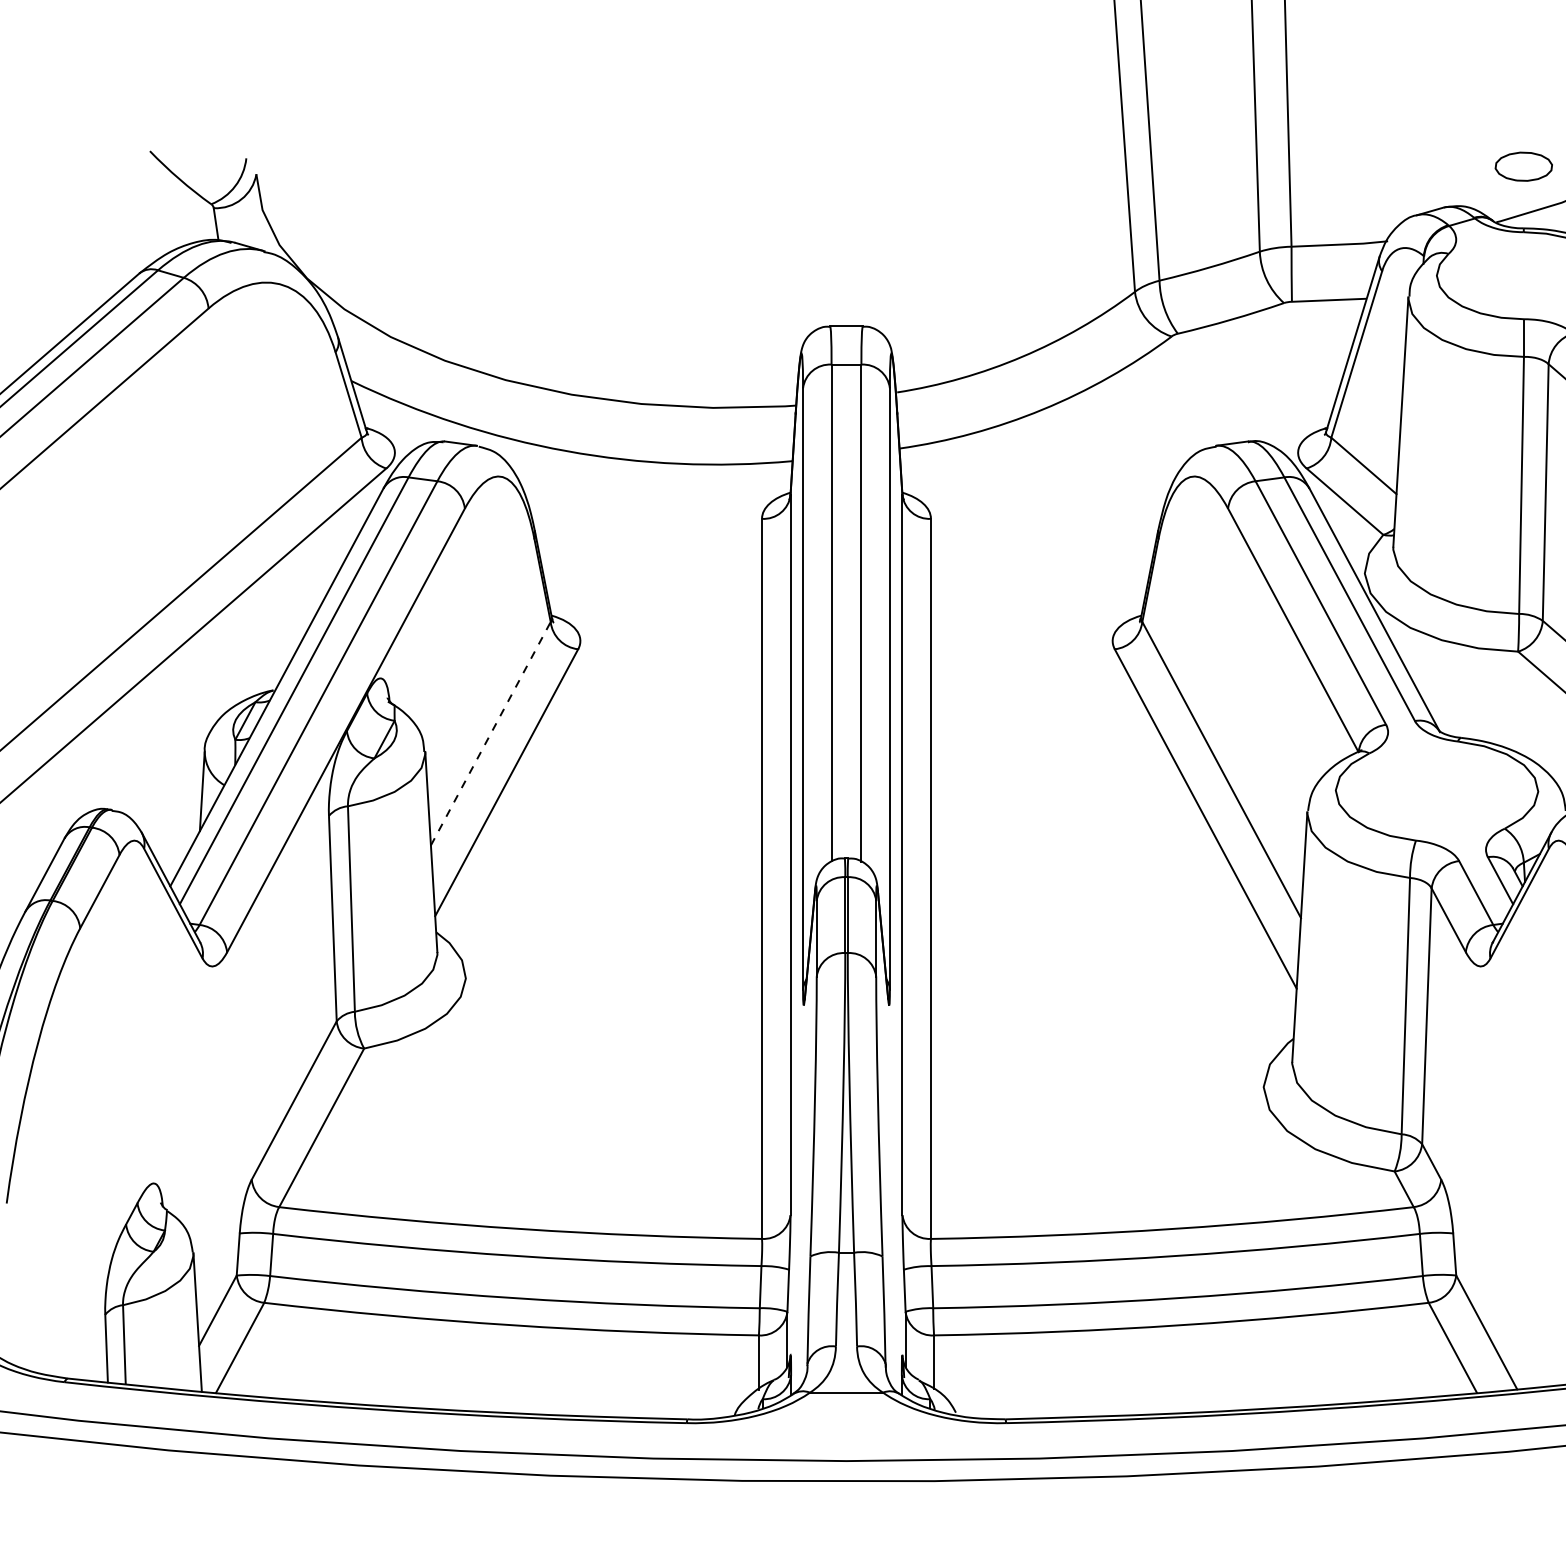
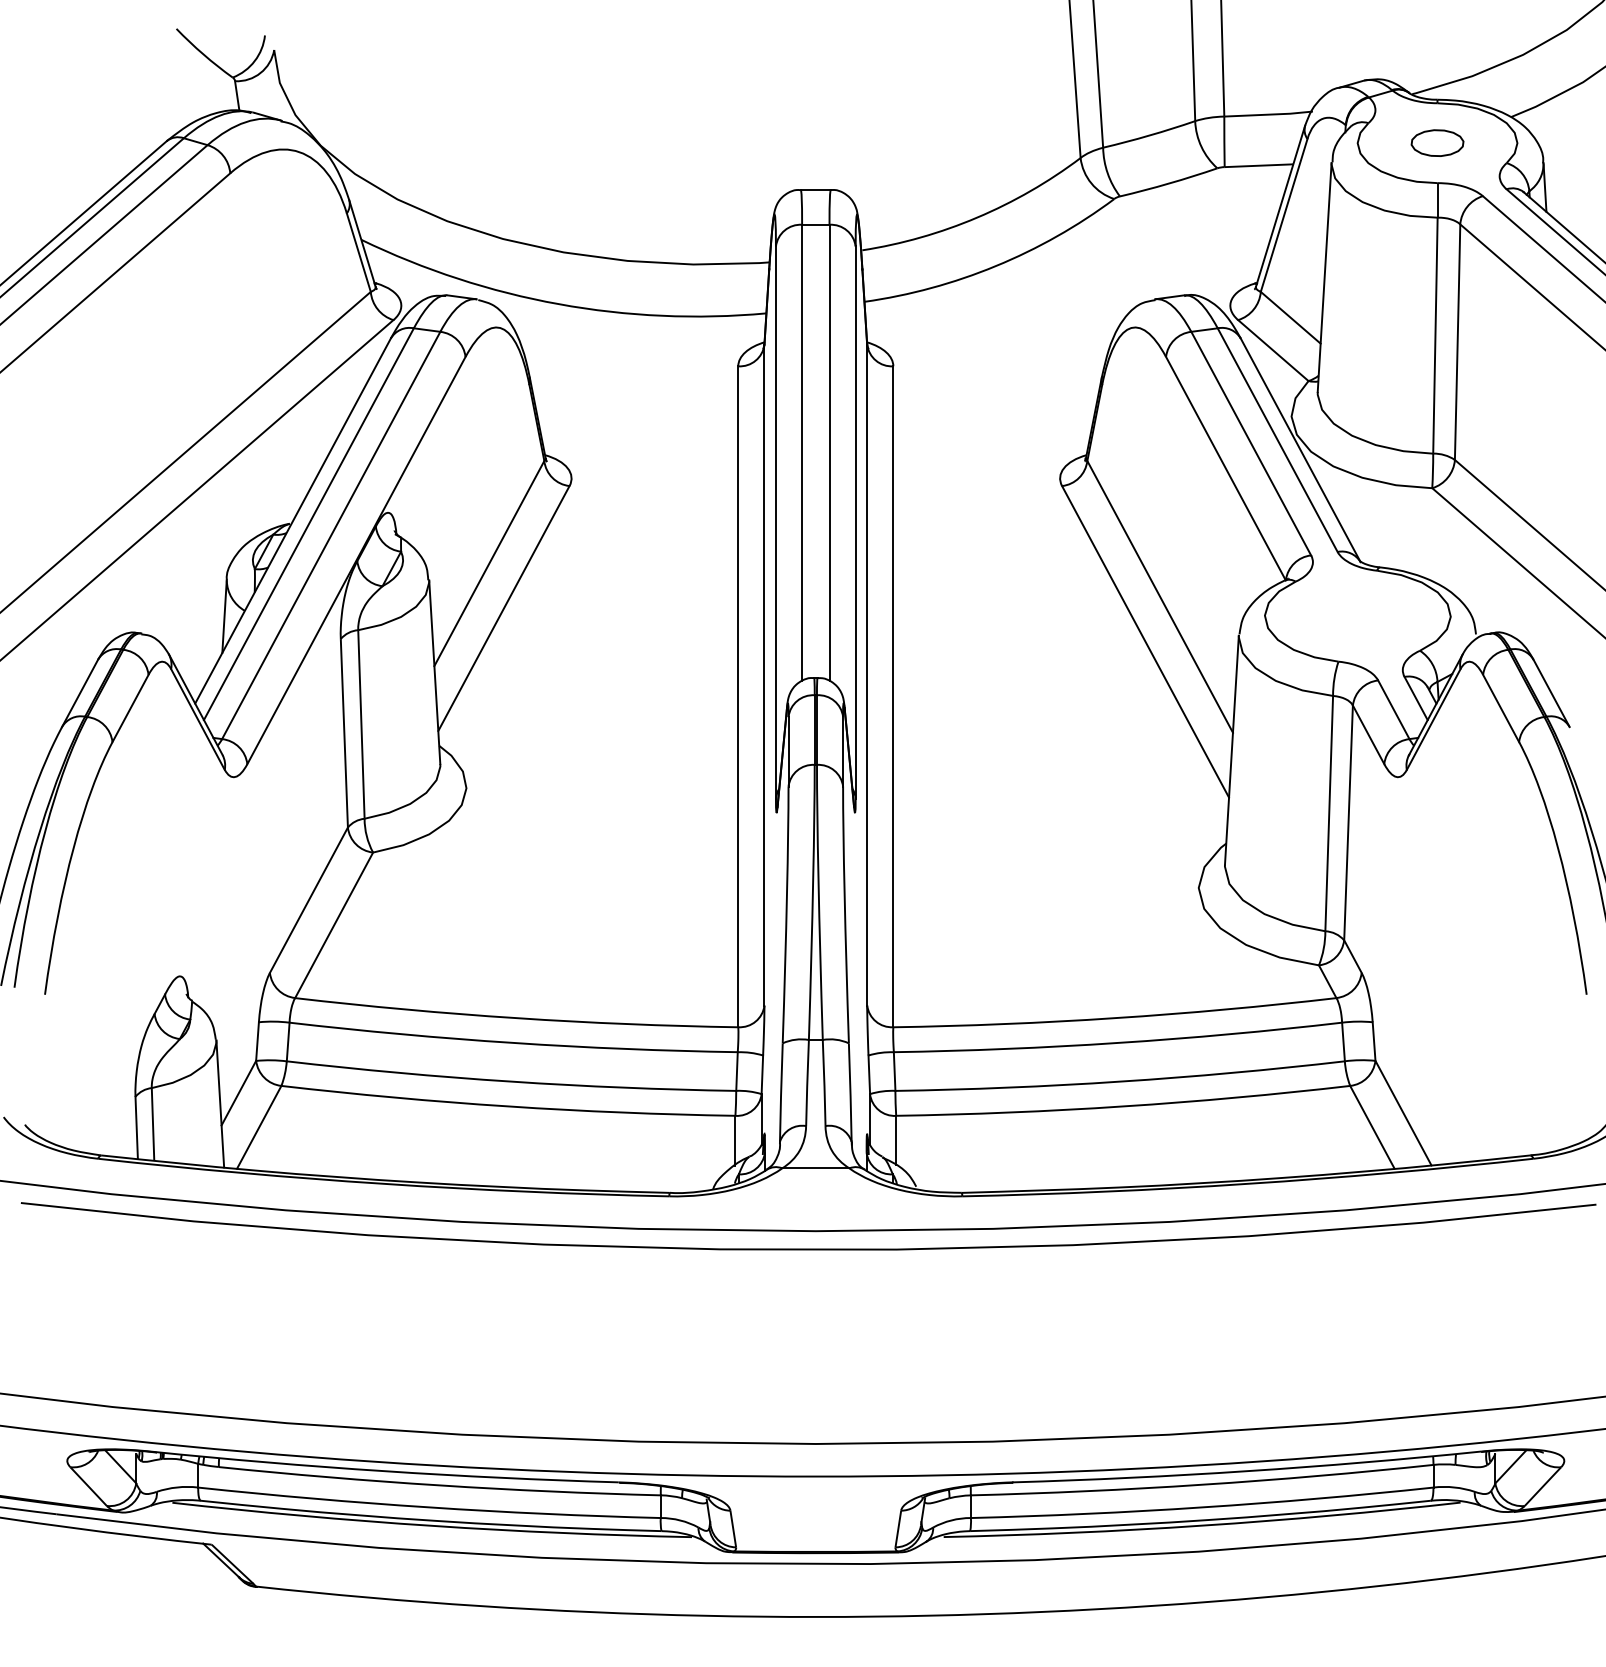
part: (1523, 166) -> (1437, 142), moved
line: (490, 733) -> (489, 563), dashed -> solid

